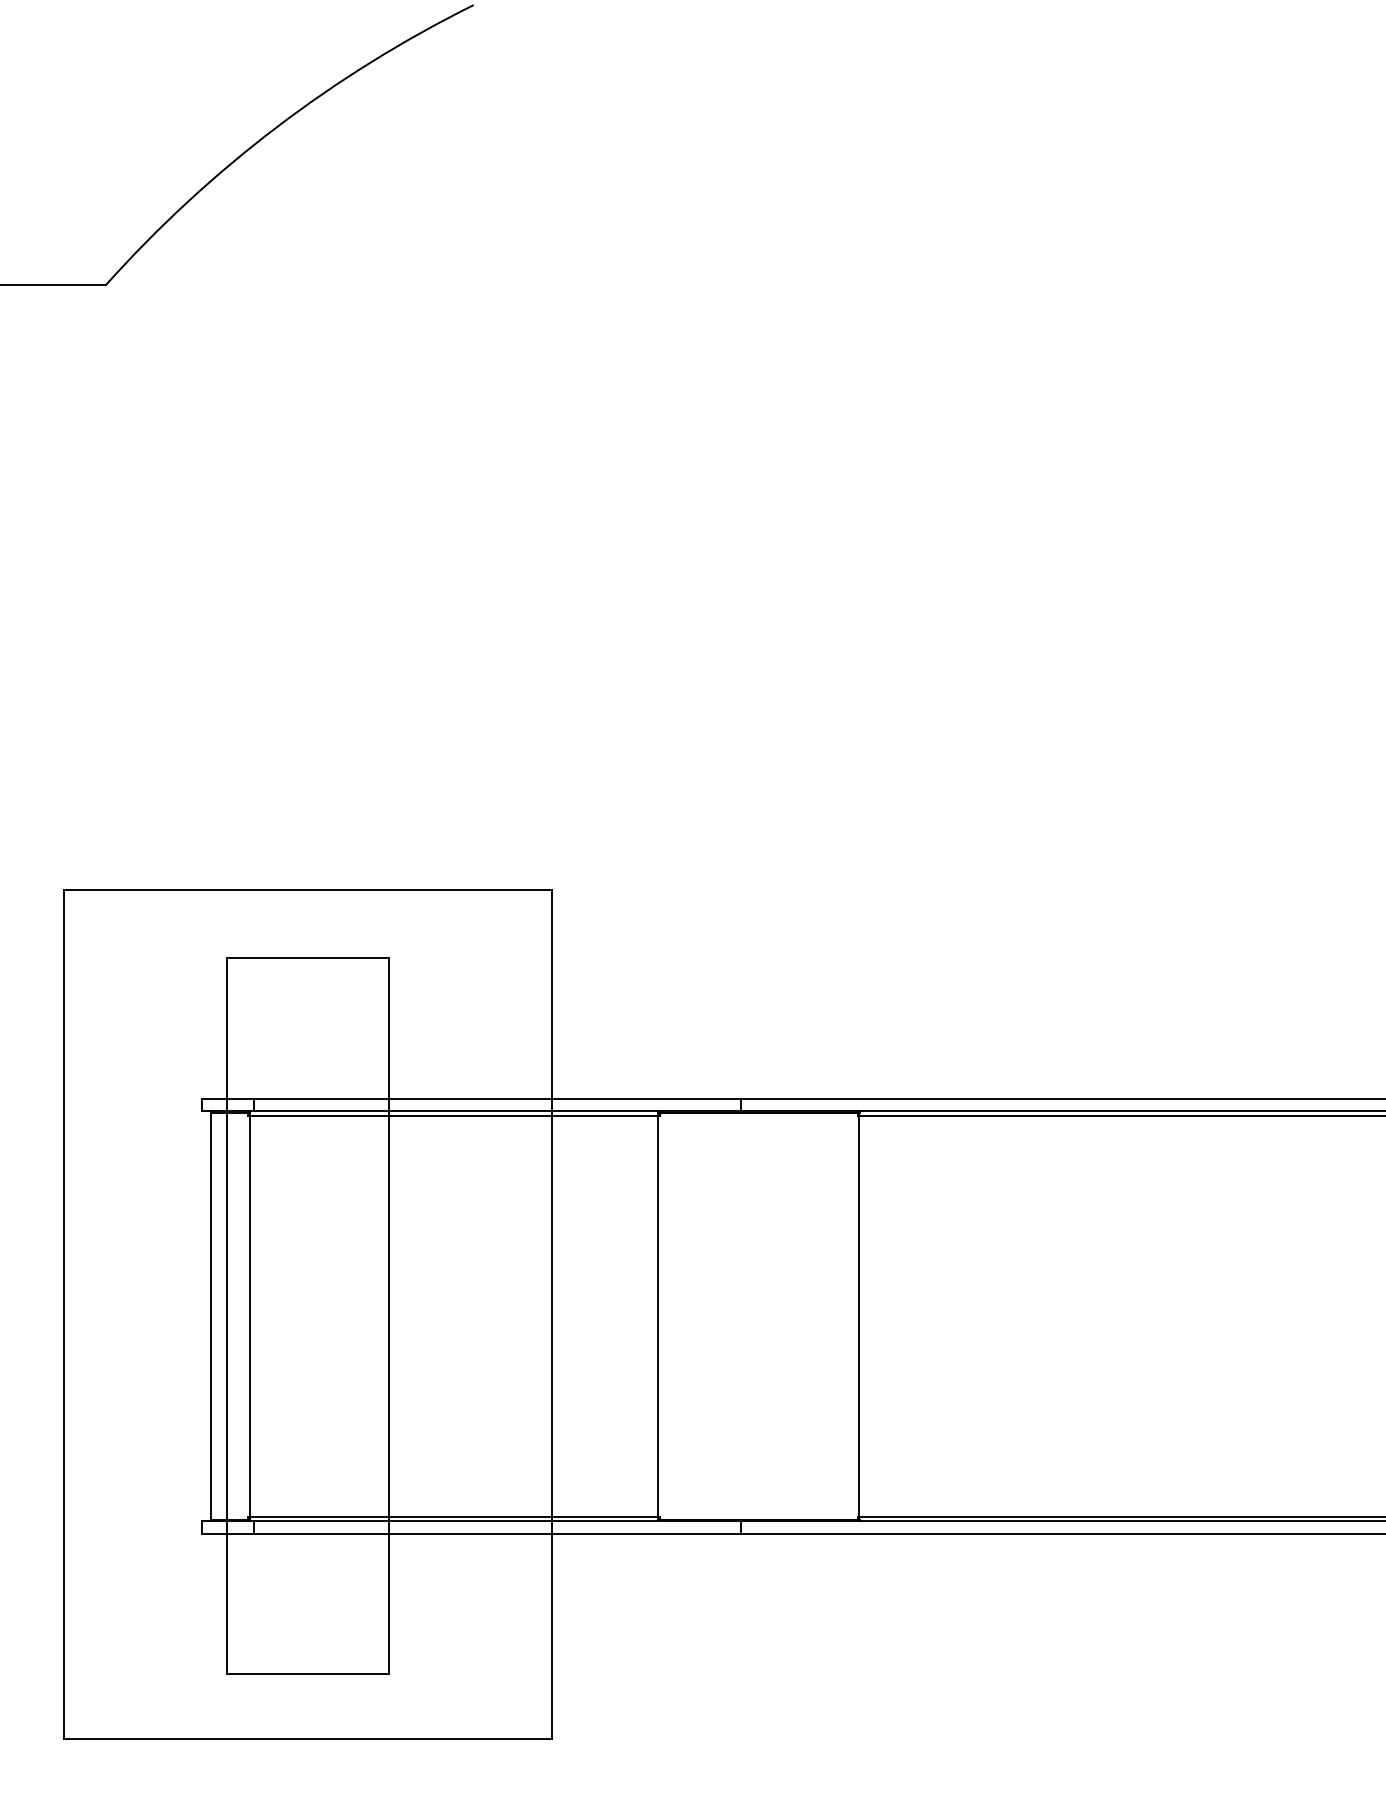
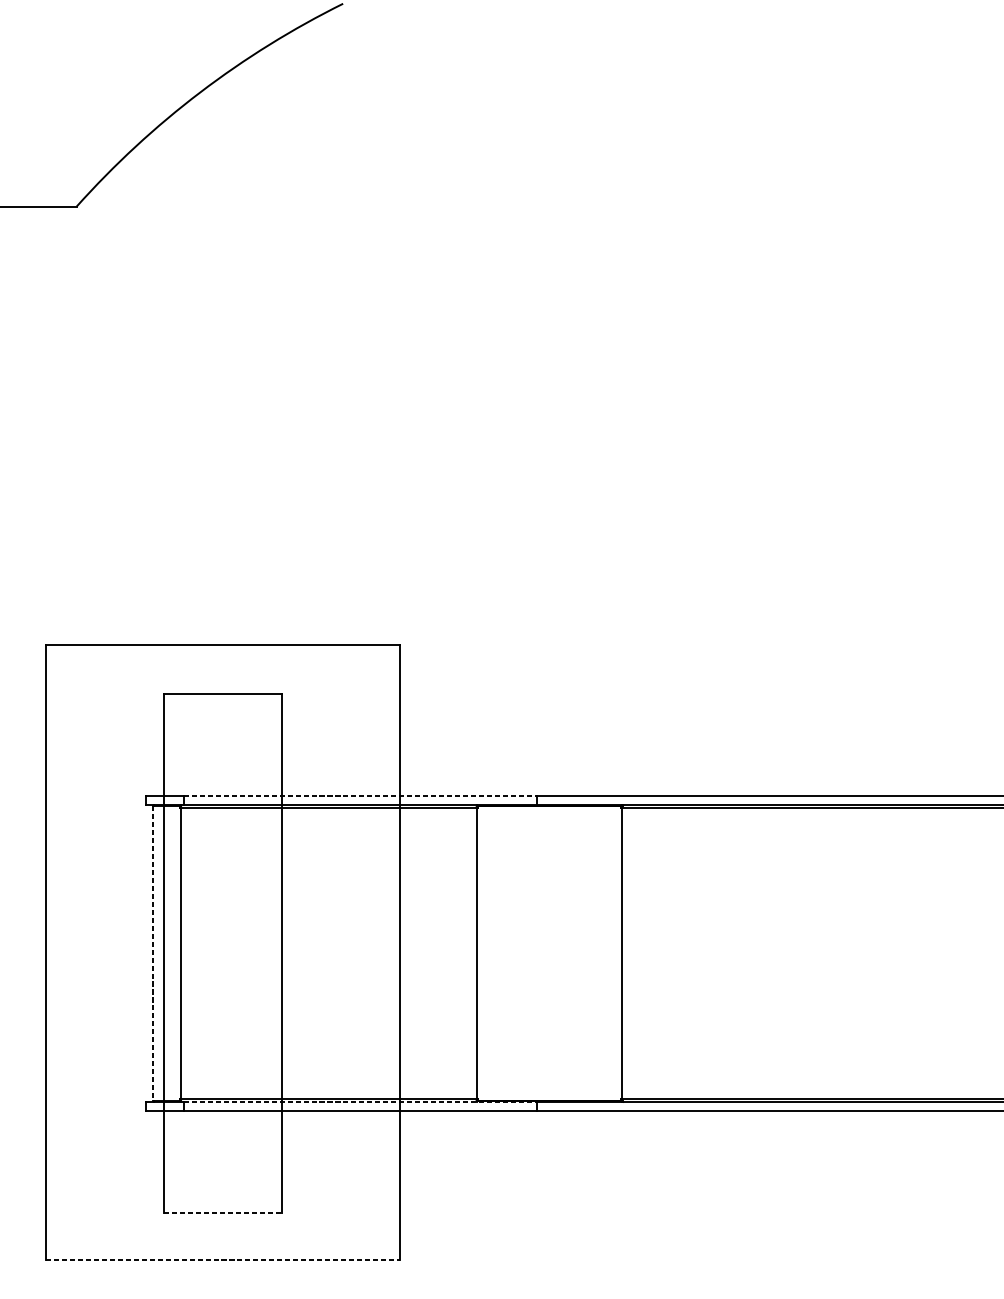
line: (498, 1098) -> (361, 795), solid -> dashed
line: (210, 1316) -> (152, 953), solid -> dashed
line: (498, 1521) -> (361, 1102), solid -> dashed
line: (308, 1674) -> (223, 1213), solid -> dashed
line: (308, 1739) -> (223, 1260), solid -> dashed

